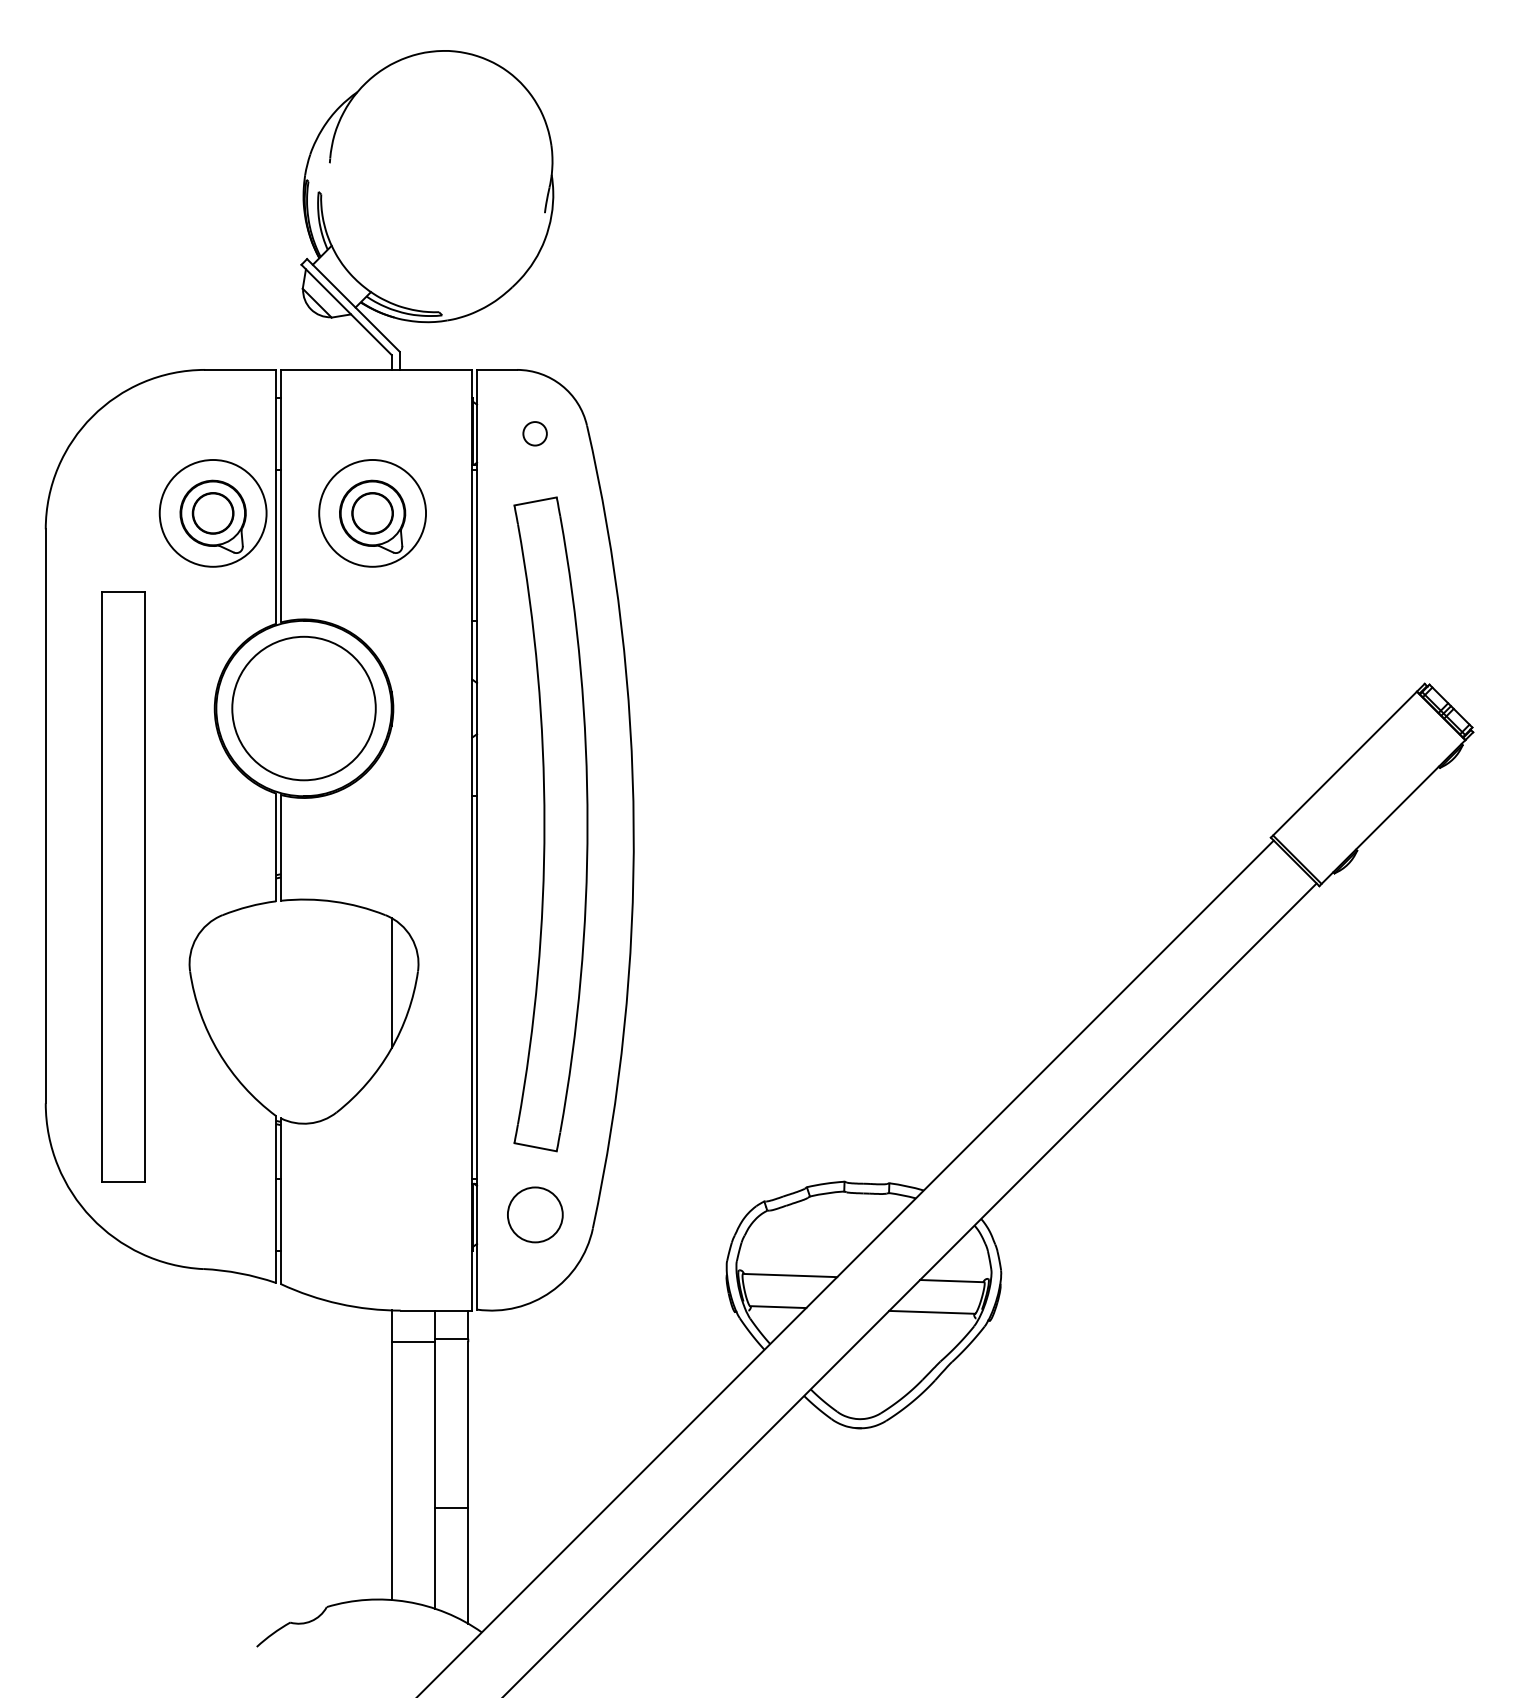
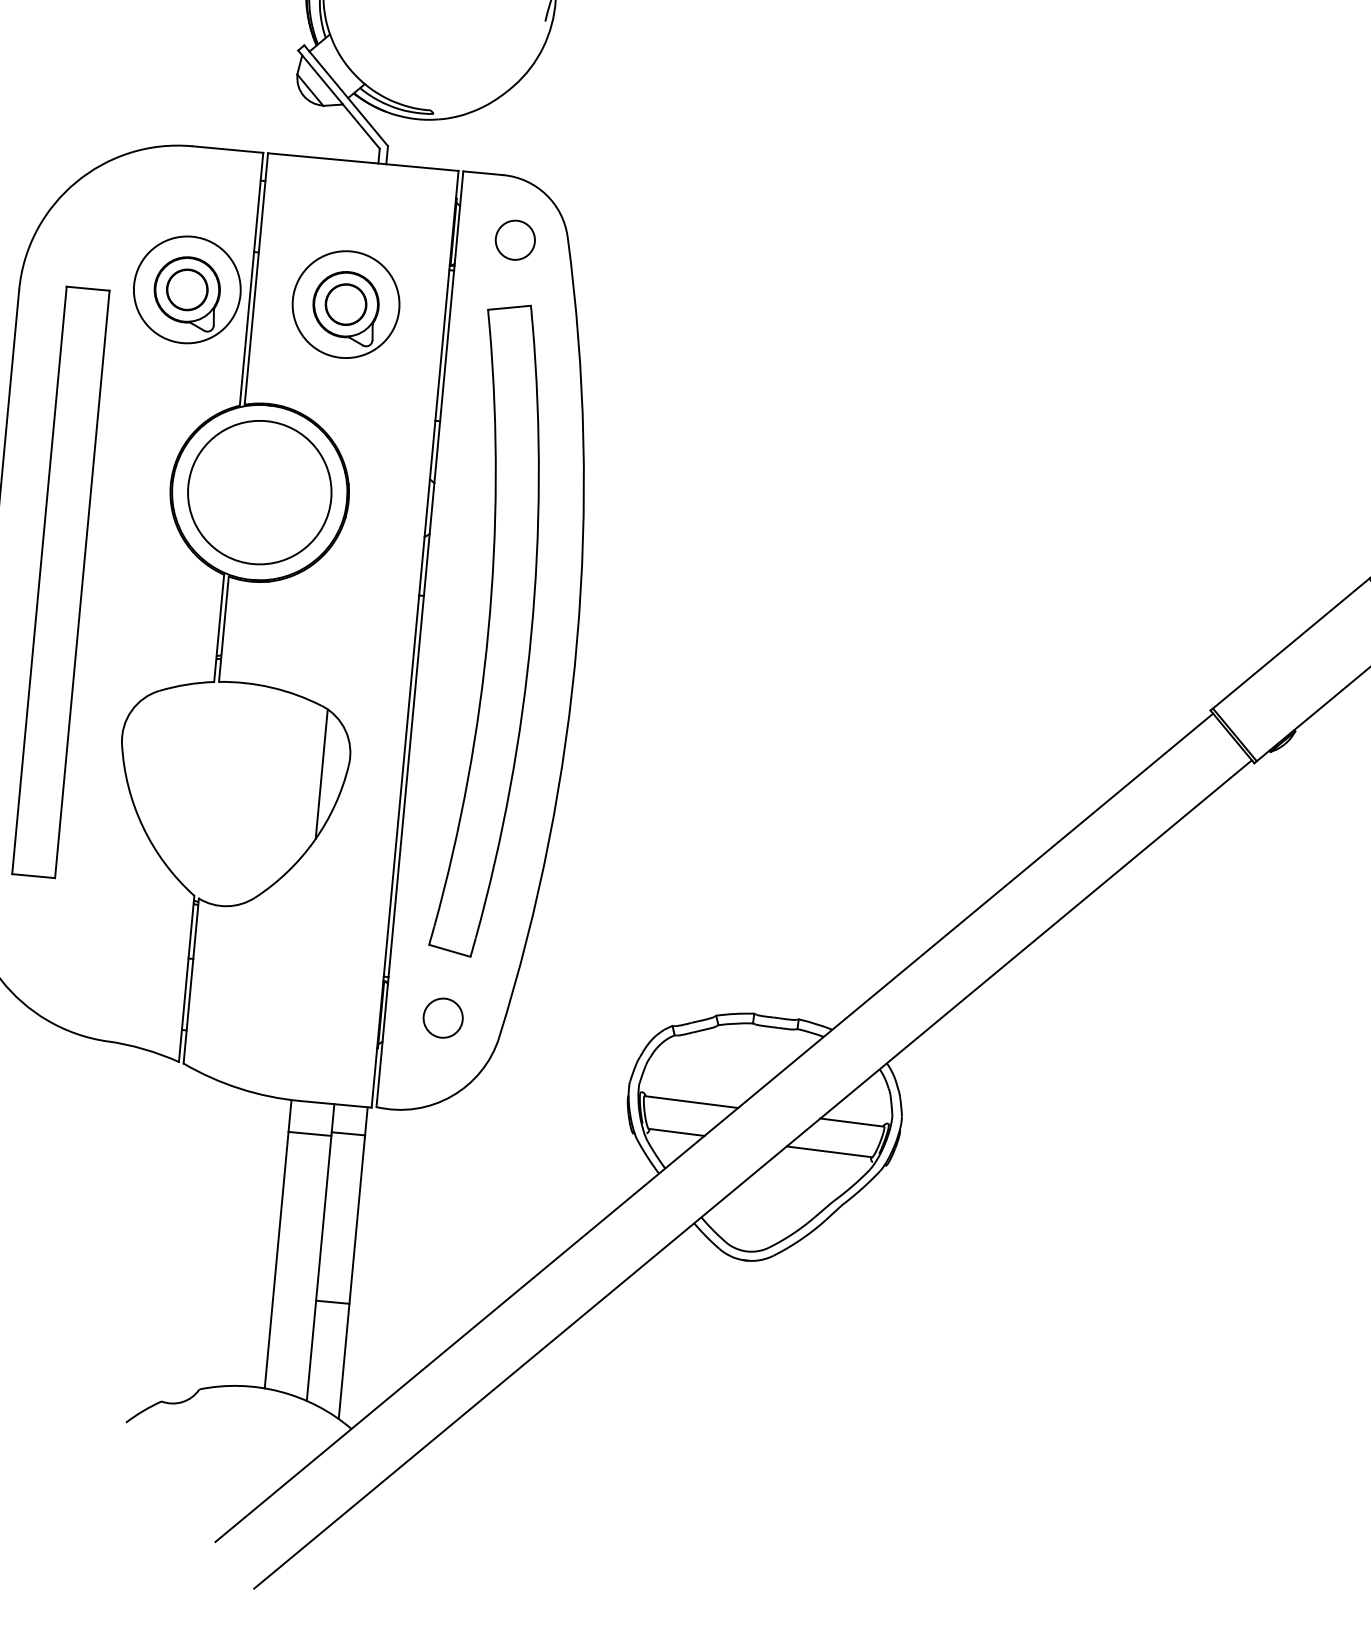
circle: (534, 433) -> (514, 240), size x1.67
part: (123, 886) -> (61, 581), moved
circle: (534, 1214) -> (442, 1017), size x0.71

